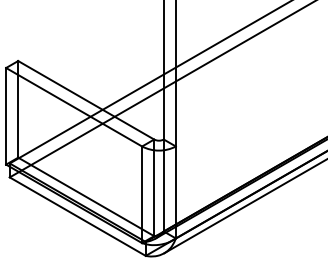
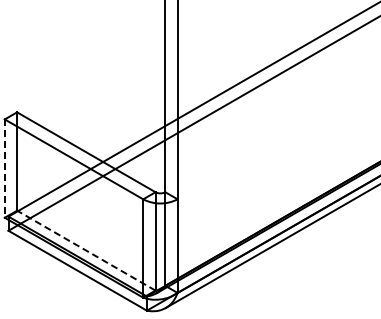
line: (5, 117) -> (4, 169), solid -> dashed
line: (86, 196) -> (86, 250), solid -> dashed

